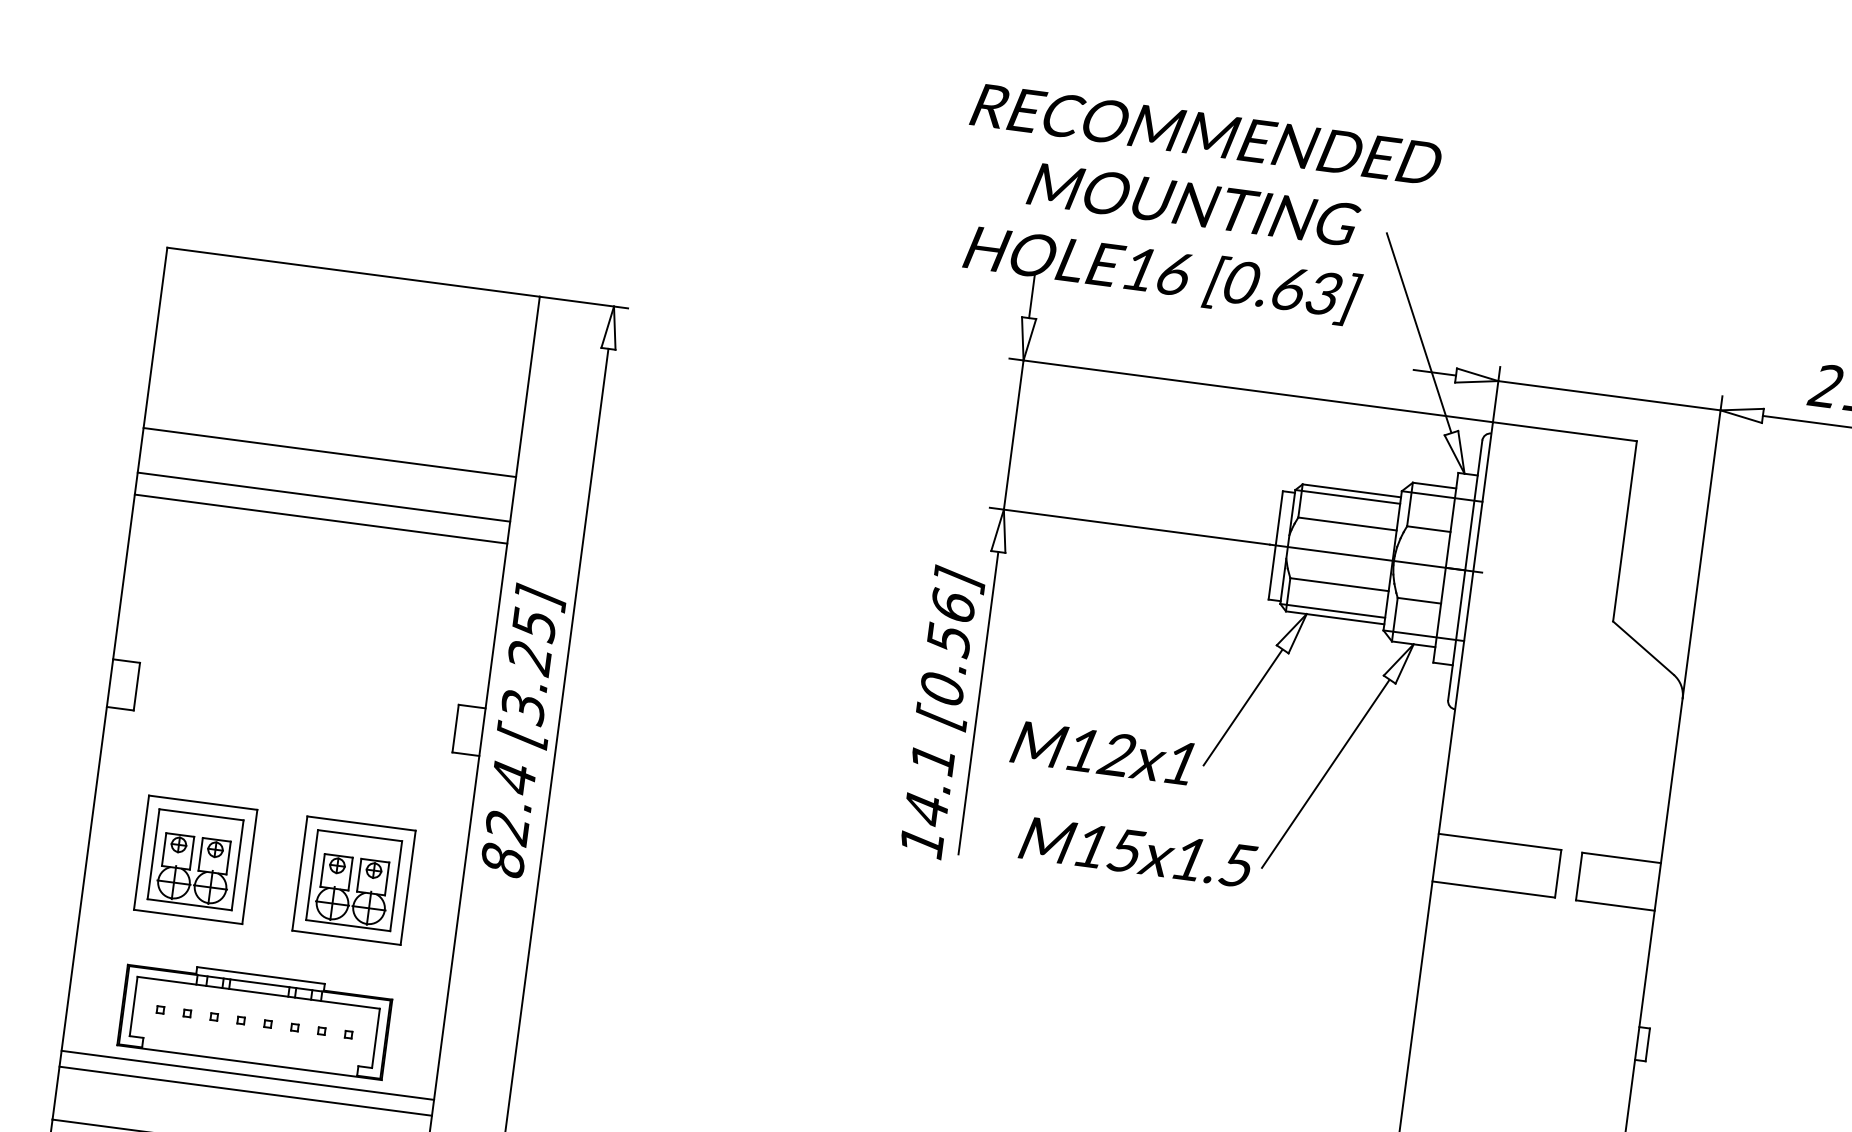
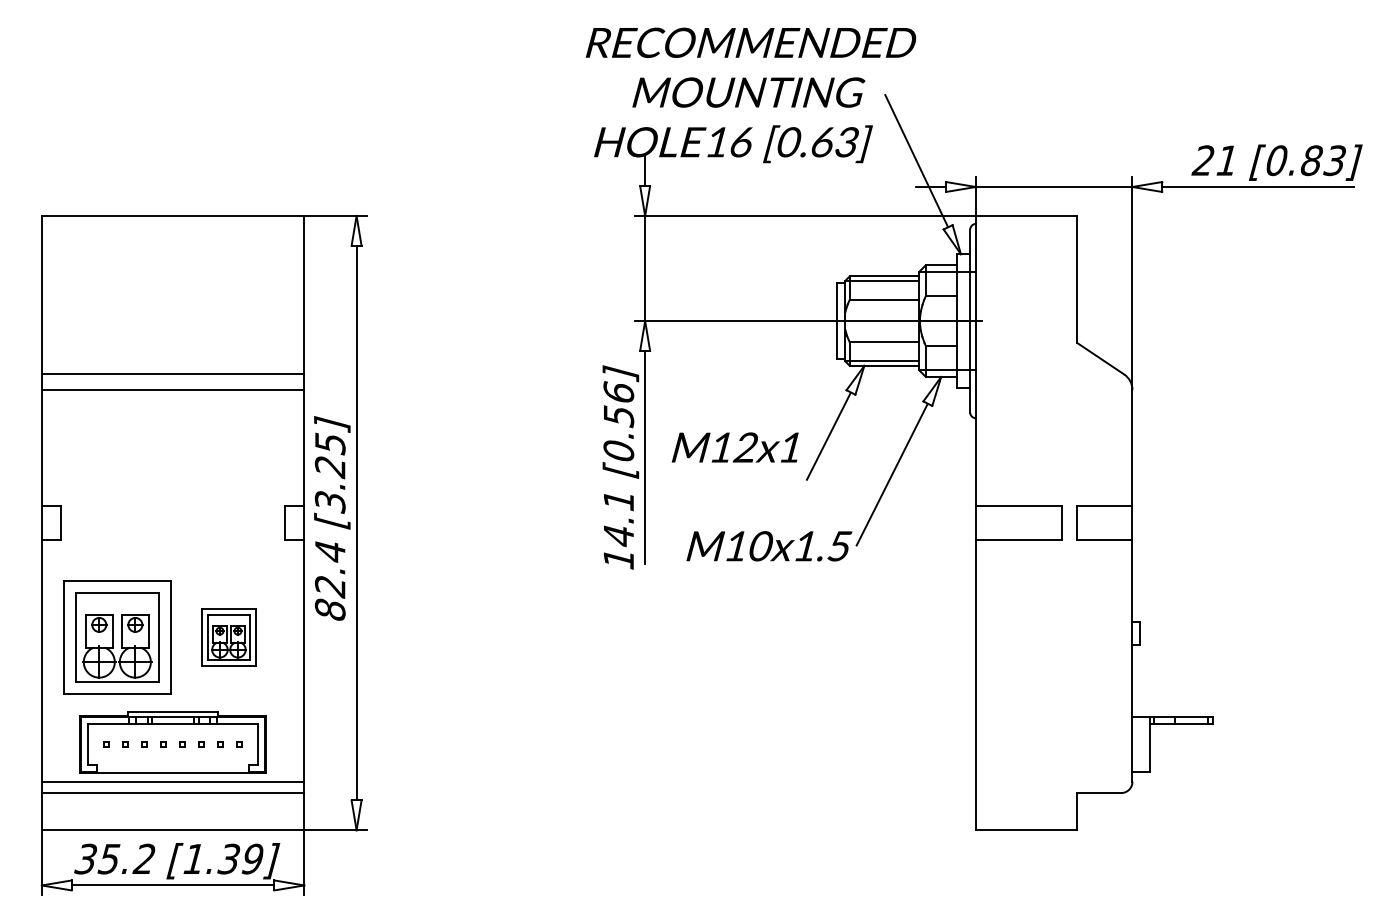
line: (328, 453) -> (172, 343), removed
text: (1100, 752) -> (734, 447), moved
text: (1125, 851) -> (760, 546), M15x1.5 -> M10x1.5
part: (194, 859) -> (116, 637), size x1.4
part: (353, 880) -> (228, 637), size x0.7

